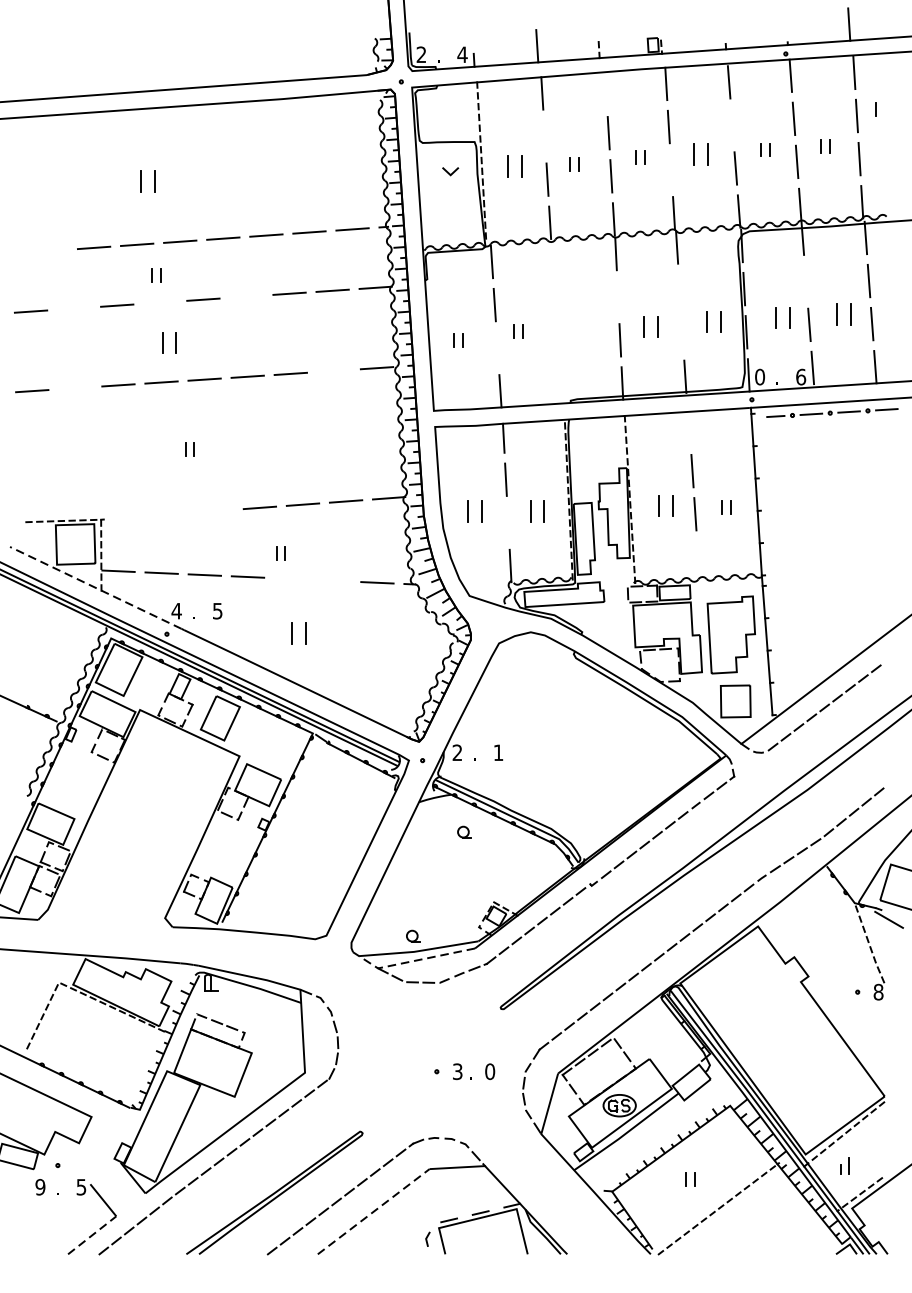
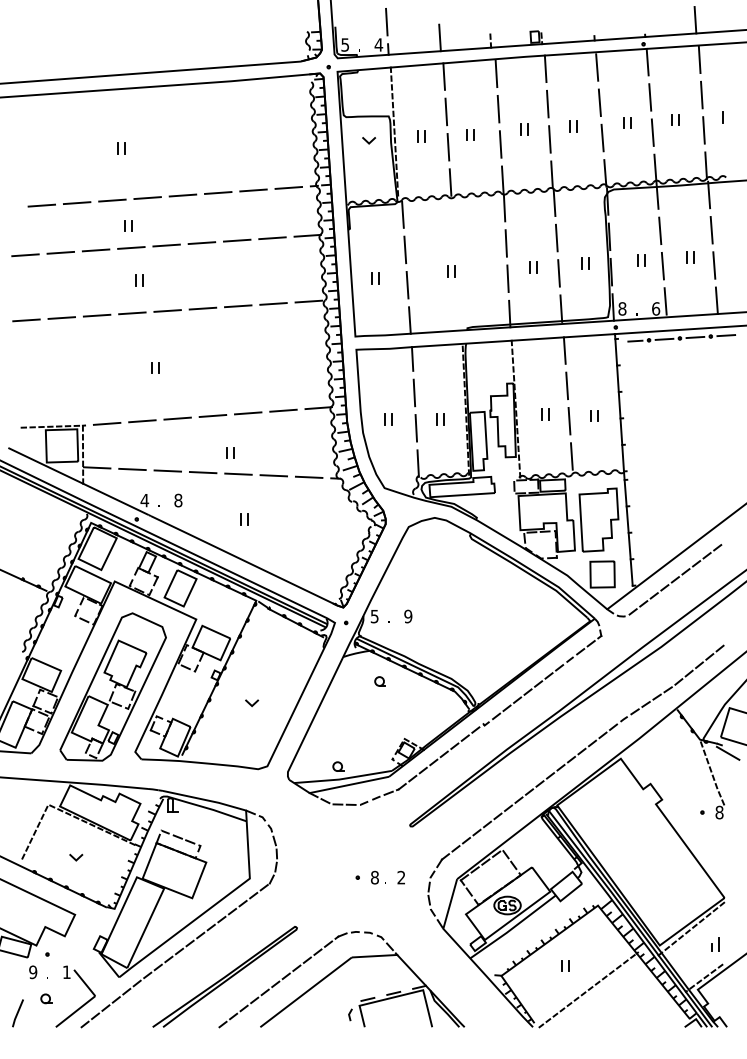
line: (471, 26) -> (386, 21), added
text: (420, 54) -> (344, 44), 2 -> 5
line: (606, 89) -> (496, 73), added
line: (874, 109) -> (722, 117), moved
line: (731, 125) -> (599, 102), added
line: (545, 136) -> (446, 111), added
part: (700, 154) -> (573, 126), size x0.62
part: (514, 166) -> (421, 136), size x0.62
line: (670, 170) -> (549, 139), added
part: (148, 181) -> (121, 148), size x0.62
line: (50, 250) -> (41, 205), added
line: (806, 281) -> (660, 230), added
line: (679, 289) -> (556, 237), added
line: (245, 297) -> (201, 243), added
line: (617, 297) -> (505, 243), added
line: (160, 302) -> (131, 247), added
line: (73, 308) -> (60, 252), added
part: (843, 314) -> (690, 257), size x0.62
part: (783, 317) -> (641, 260), size x0.62
part: (714, 321) -> (585, 263), size x0.62
part: (651, 326) -> (533, 267), size x0.62
part: (518, 331) -> (451, 271), moved
line: (681, 333) -> (558, 273), added
part: (170, 342) -> (139, 280), size x0.62
line: (497, 347) -> (407, 284), added
line: (333, 370) -> (273, 303), added
text: (760, 376) -> (622, 308), 0 -> 8
line: (74, 387) -> (61, 317), added
line: (689, 427) -> (564, 350), added
part: (666, 506) -> (545, 414), size x0.62
line: (216, 510) -> (177, 418), added
part: (474, 512) -> (388, 419), size x0.62
part: (537, 512) -> (440, 419), size x0.62
line: (173, 514) -> (142, 421), added
line: (129, 517) -> (106, 423), added
line: (508, 523) -> (416, 428), added
line: (697, 557) -> (571, 456), added
line: (291, 578) -> (238, 473), added
line: (333, 580) -> (273, 475), added
line: (95, 587) -> (78, 481), dashed -> solid
text: (217, 611) -> (178, 500), 5 -> 8
part: (298, 634) -> (244, 519), size x0.62
text: (457, 752) -> (374, 616), 2 -> 5
text: (498, 752) -> (408, 616), 1 -> 9
part: (137, 838) -> (112, 686), added
line: (309, 858) -> (253, 703), added
line: (410, 961) -> (336, 787), dashed -> solid
line: (92, 1048) -> (75, 858), added
text: (457, 1071) -> (374, 877), 3 -> 8
text: (490, 1071) -> (401, 877), 0 -> 2
part: (844, 1165) -> (715, 944), moved
text: (81, 1187) -> (66, 972), 5 -> 1
line: (374, 1211) -> (306, 992), dashed -> solid
part: (56, 1219) -> (46, 998), added
line: (93, 1235) -> (76, 1011), dashed -> solid
line: (21, 1237) -> (17, 1013), added

